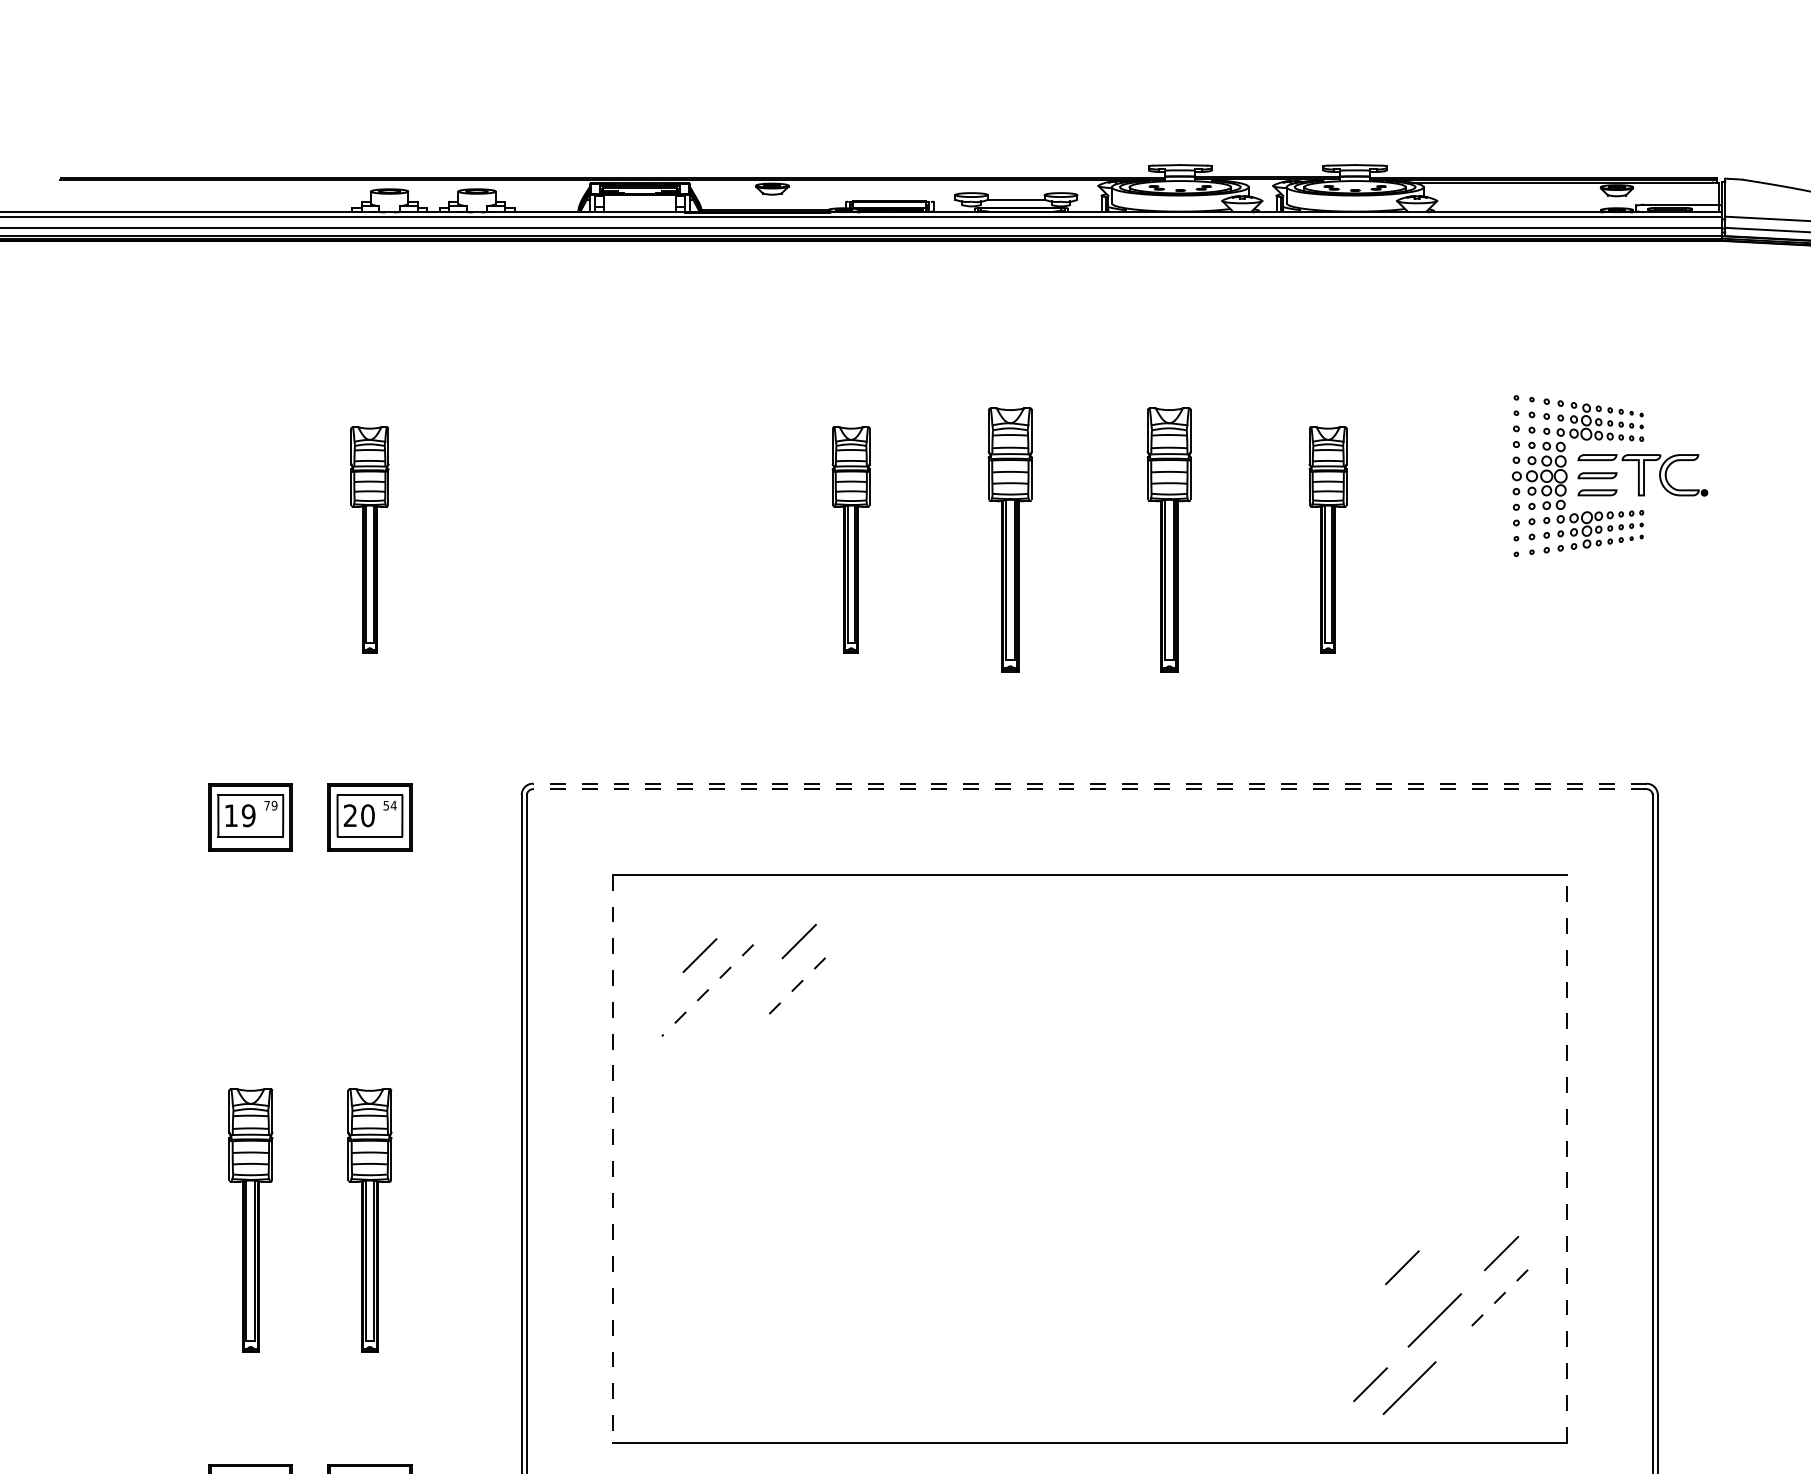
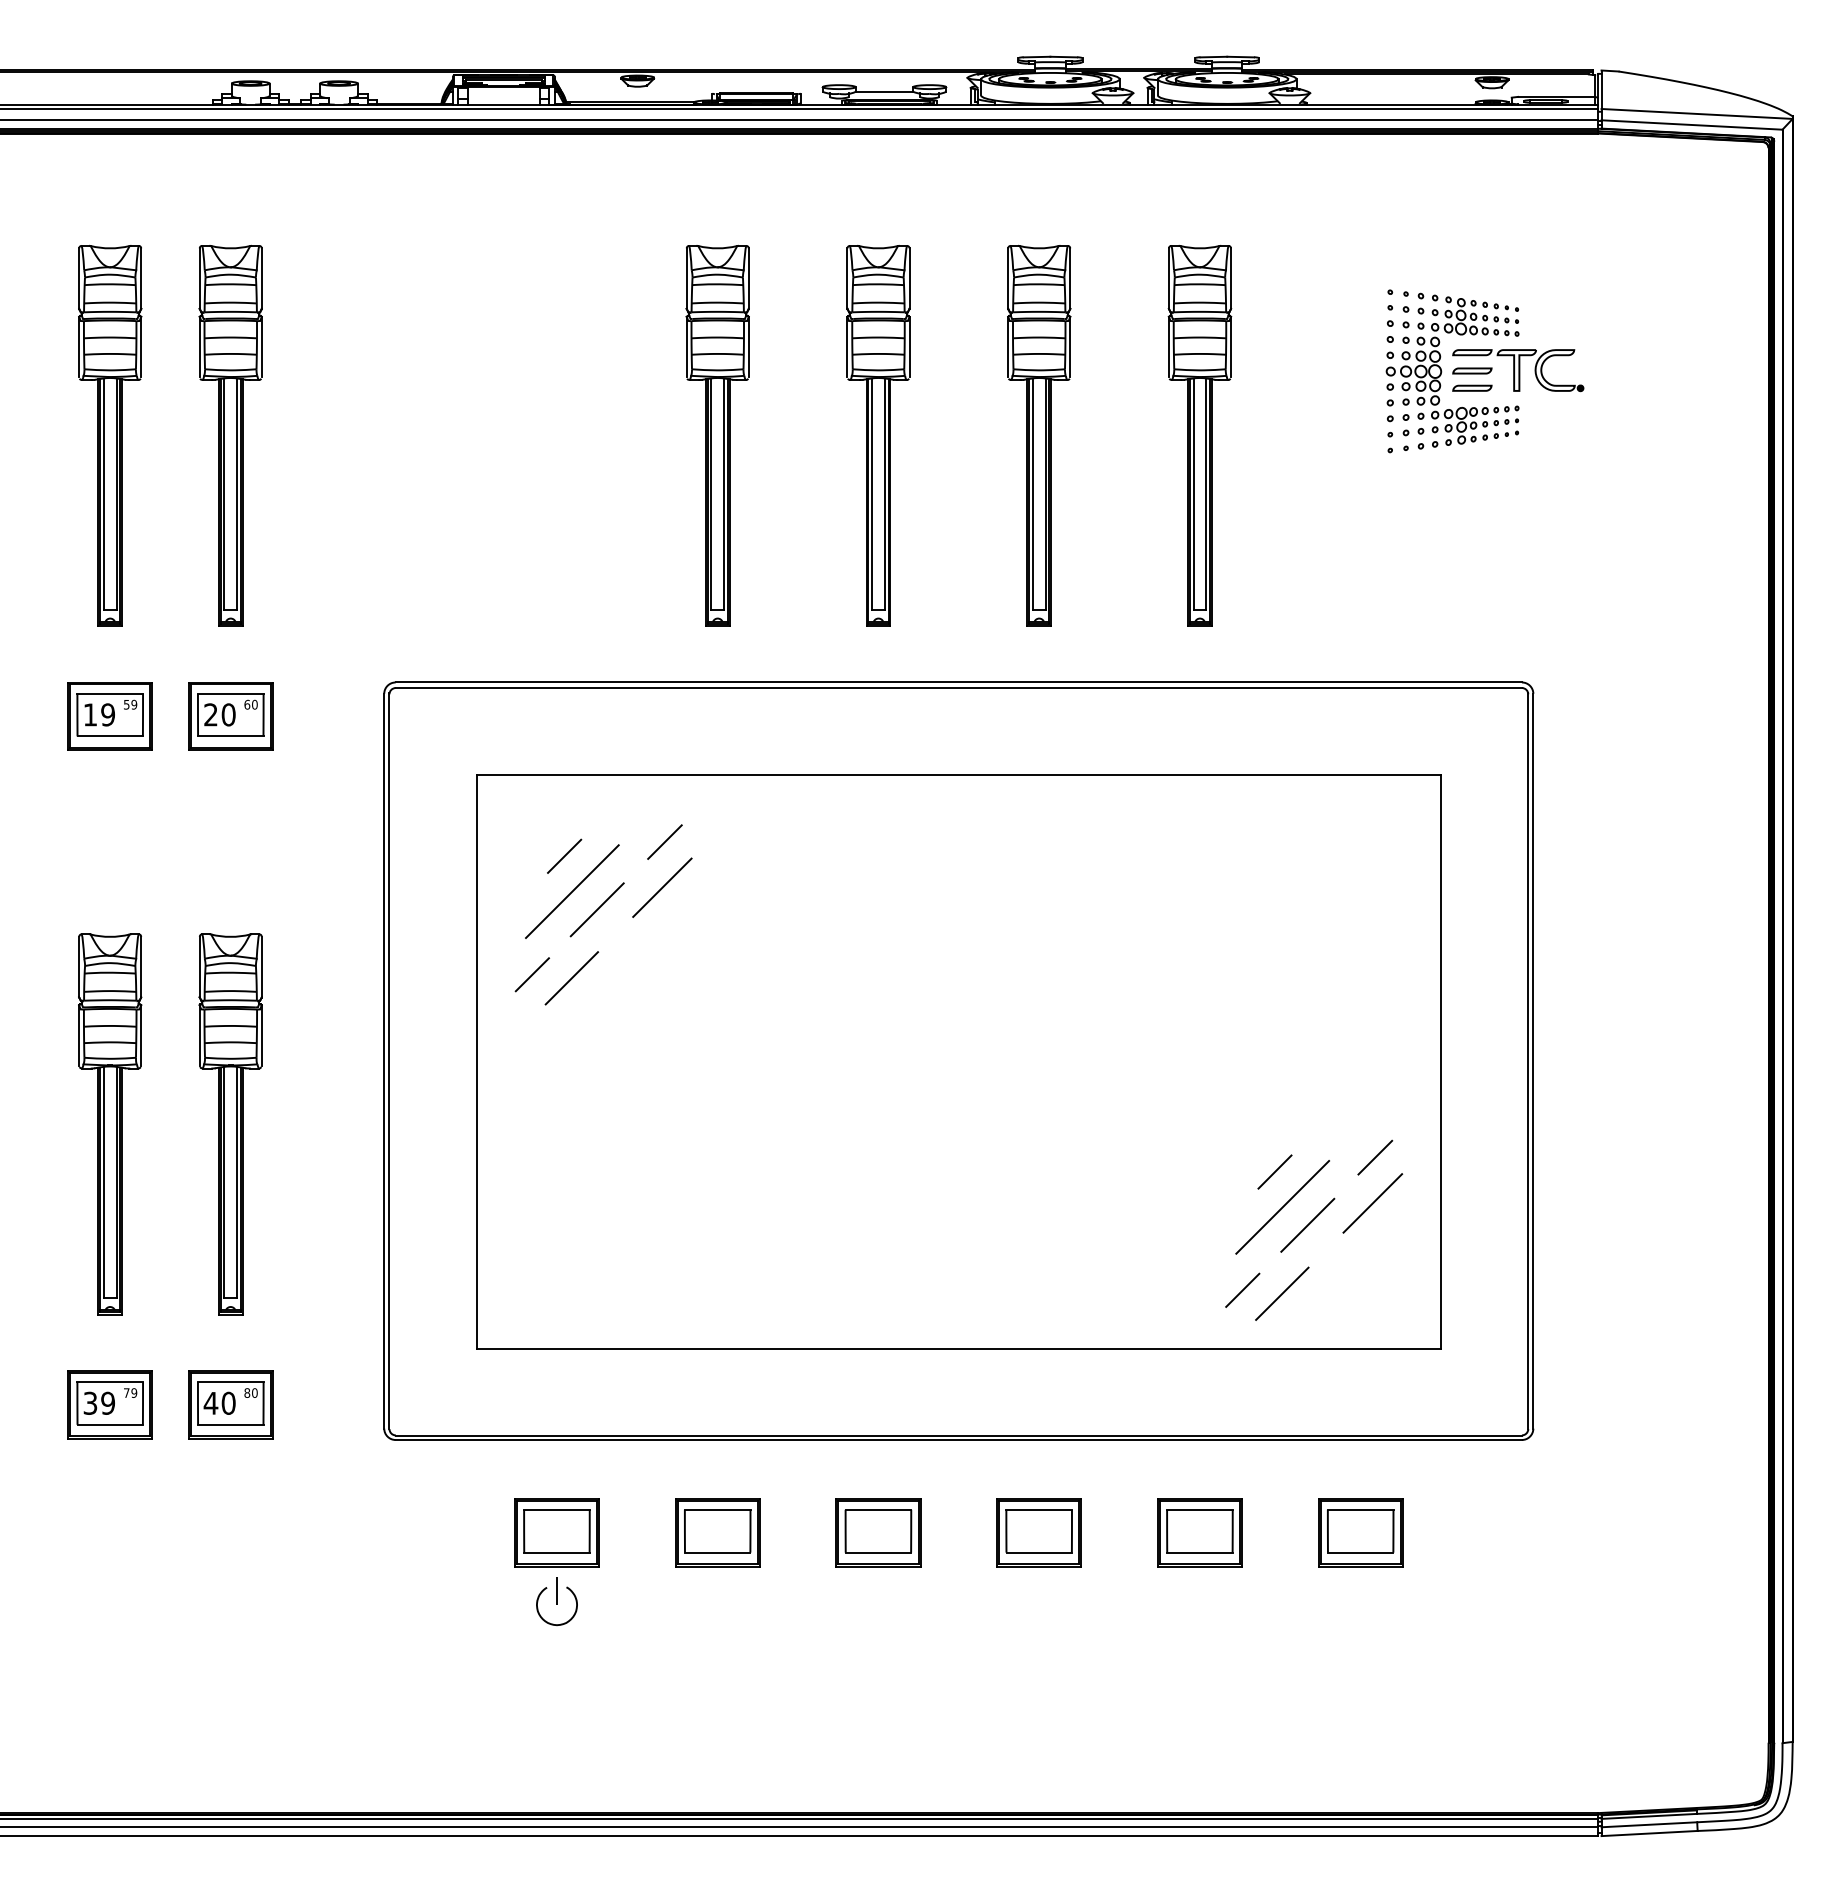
part: (251, 539) -> (110, 435), added
part: (369, 539) -> (230, 435), size x1.67
part: (851, 539) -> (717, 435), size x1.67
part: (1010, 539) -> (878, 435), size x1.43
part: (1169, 539) -> (1039, 435), size x1.43
part: (1327, 539) -> (1199, 435), size x1.67
line: (1089, 783) -> (958, 682), dashed -> solid
line: (1089, 789) -> (958, 688), dashed -> solid
text: (266, 805) -> (126, 704), 79 -> 59
text: (389, 805) -> (250, 704), 54 -> 60
line: (796, 987) -> (662, 888), dashed -> solid
line: (707, 990) -> (572, 891), dashed -> solid
line: (731, 1008) -> (596, 909), added
line: (667, 1072) -> (531, 974), added
line: (706, 1076) -> (571, 978), added
line: (1567, 1158) -> (1441, 1061), dashed -> solid
line: (612, 1159) -> (476, 1062), dashed -> solid
part: (251, 1220) -> (110, 1124), size x1.43
part: (369, 1220) -> (230, 1124), size x1.43
line: (1498, 1298) -> (1372, 1203), dashed -> solid
line: (1409, 1301) -> (1282, 1206), added

